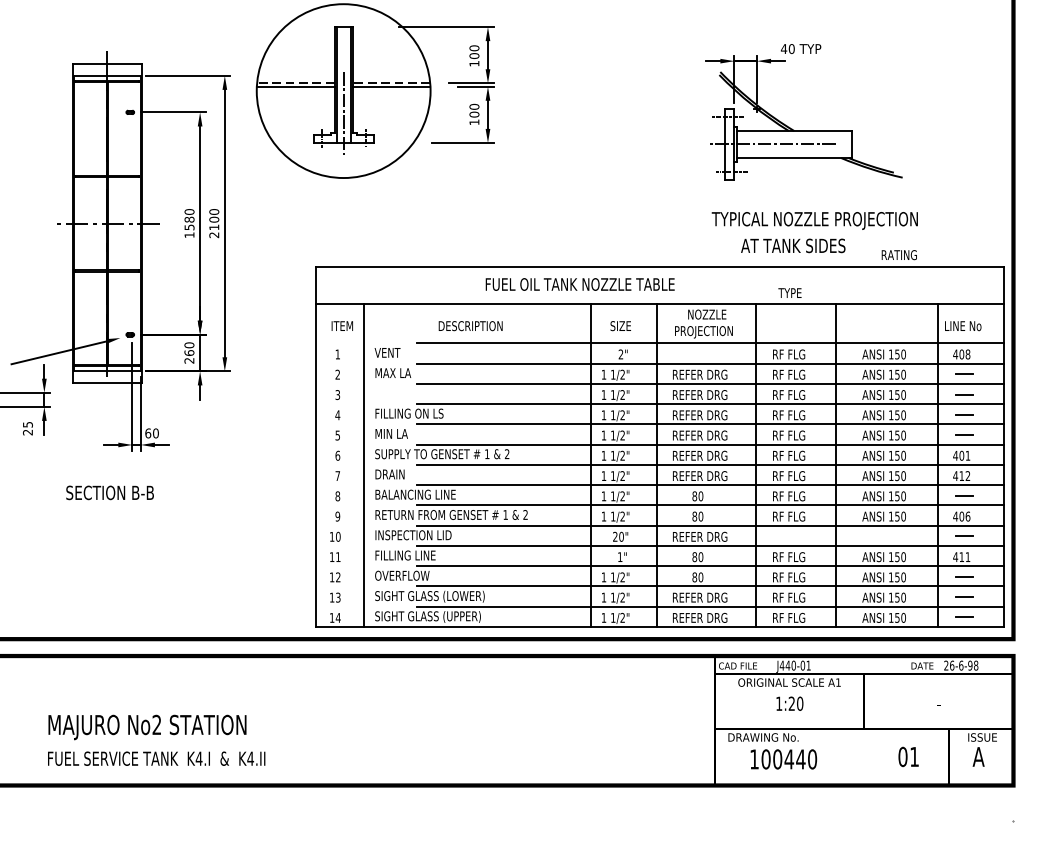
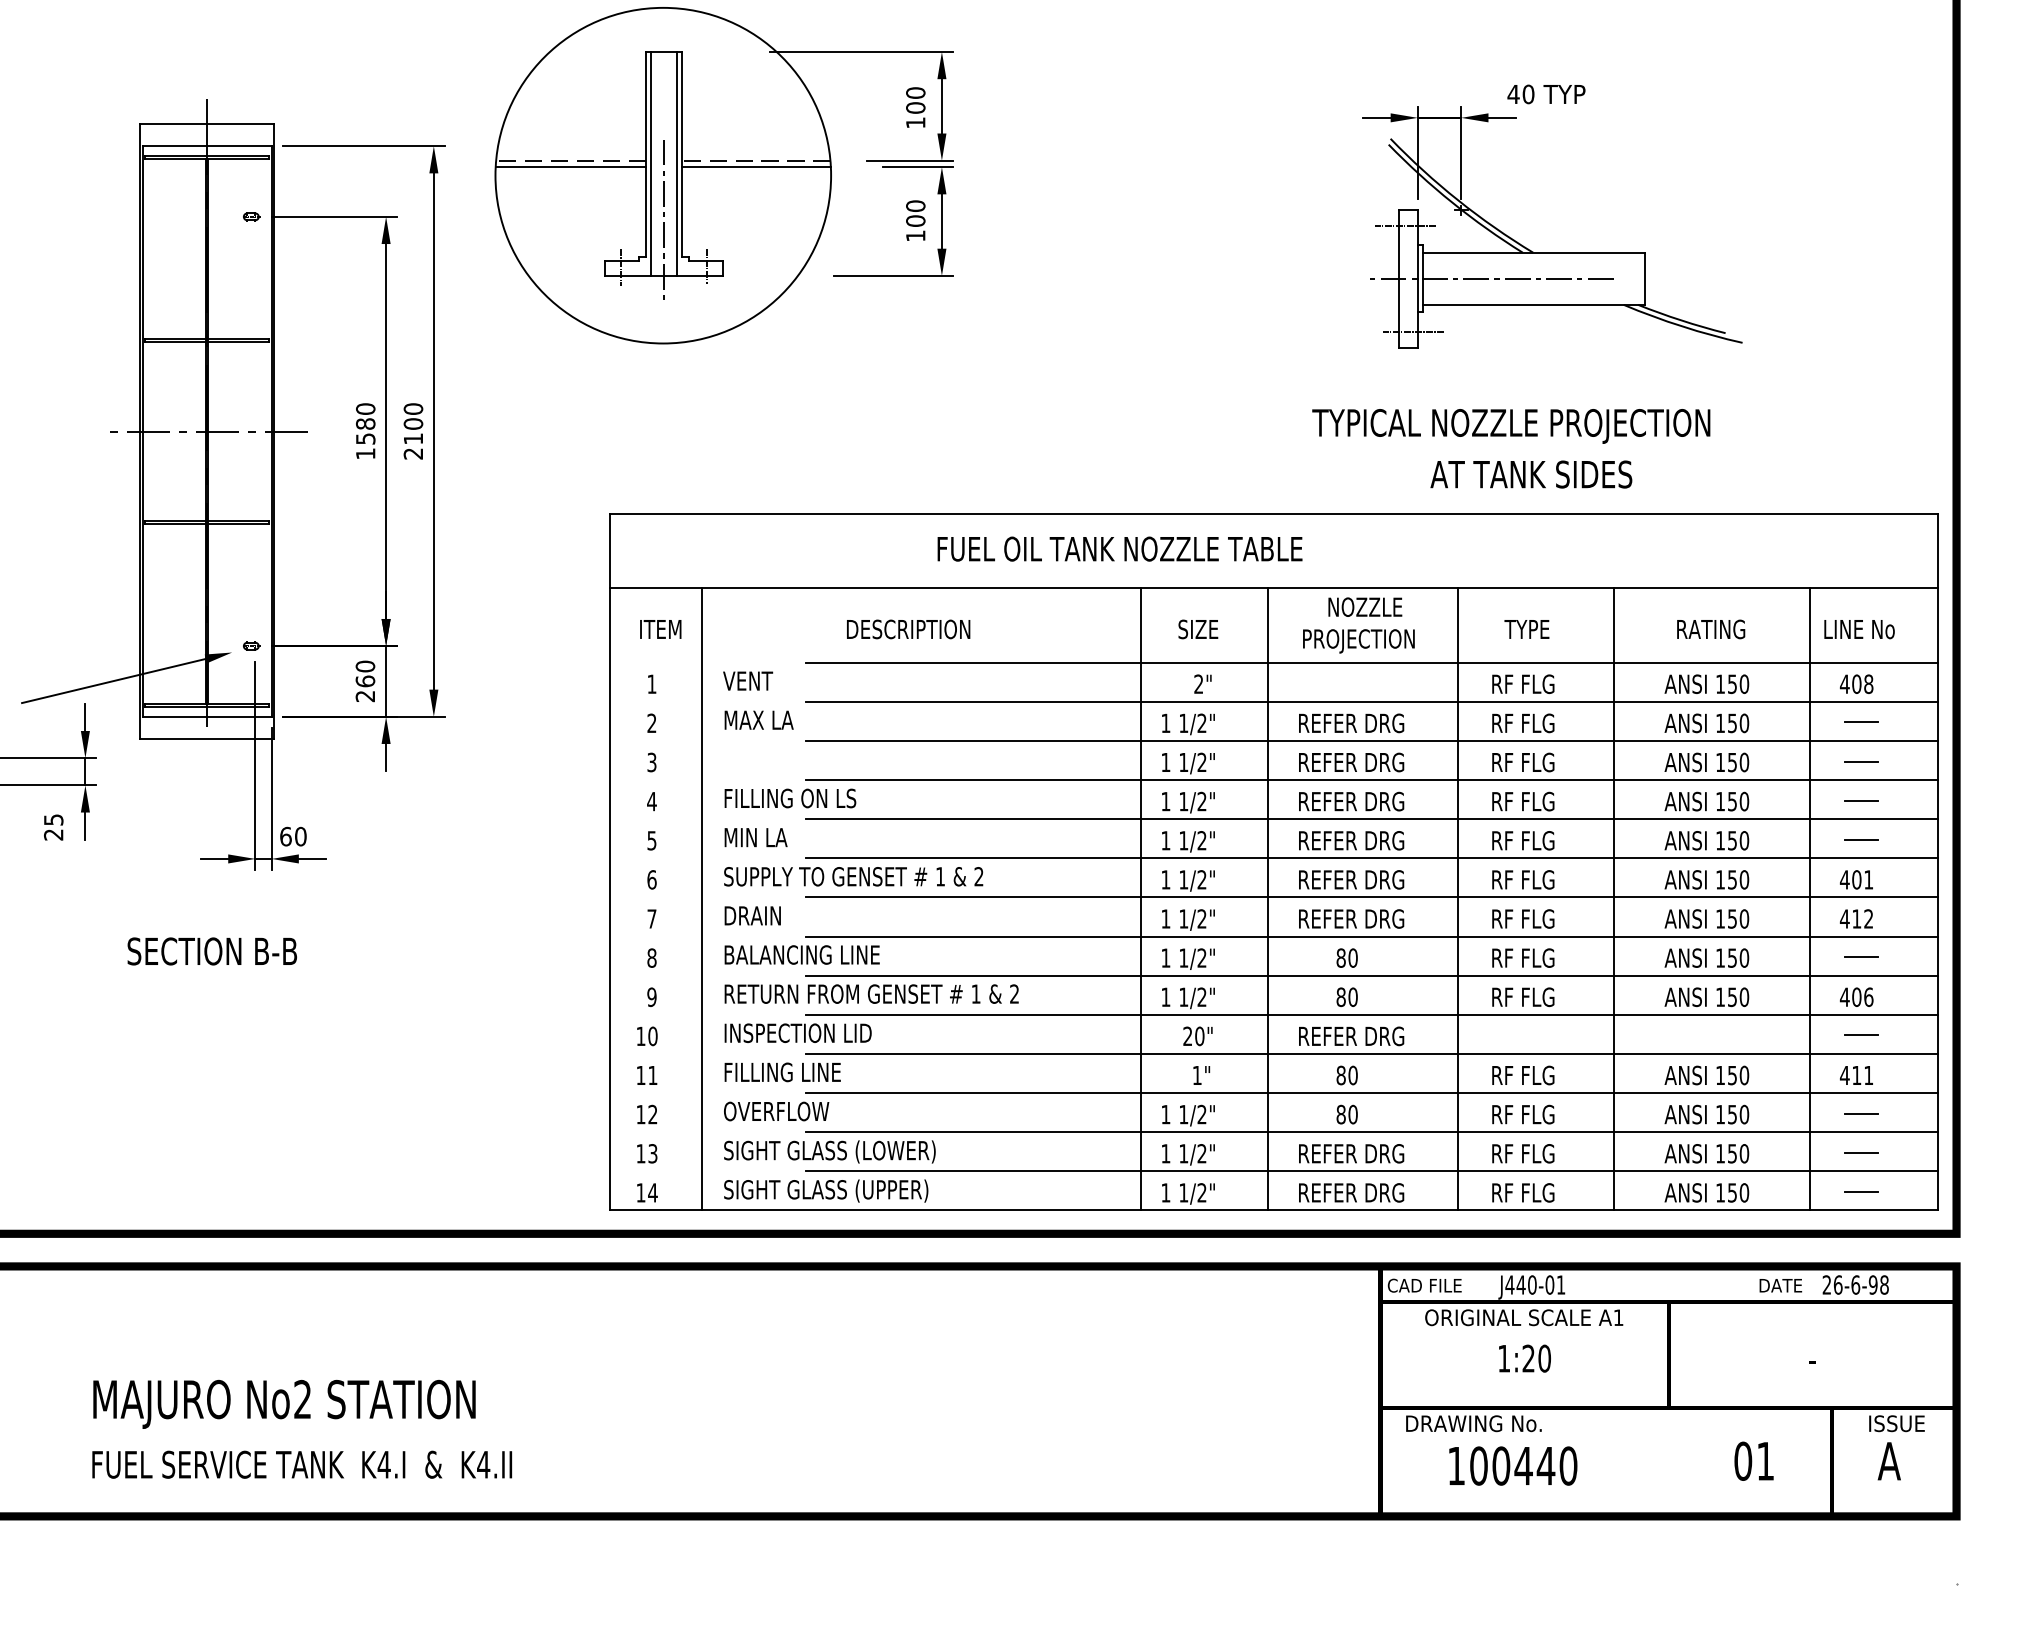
text: (814, 220) -> (1510, 425), moved
text: (898, 255) -> (1709, 630), moved
text: (789, 292) -> (1526, 628), moved

